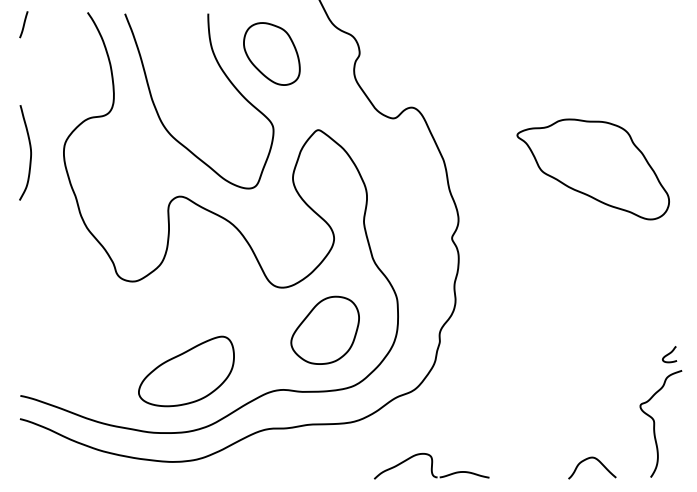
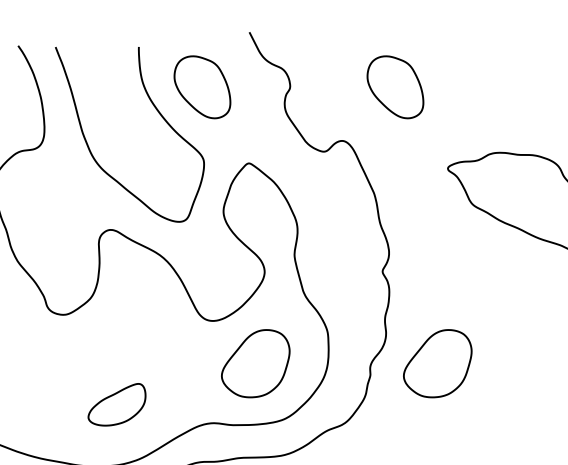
part: (464, 53) -> (395, 86), added
part: (506, 329) -> (437, 362), added
part: (186, 371) -> (117, 404), size x0.6

